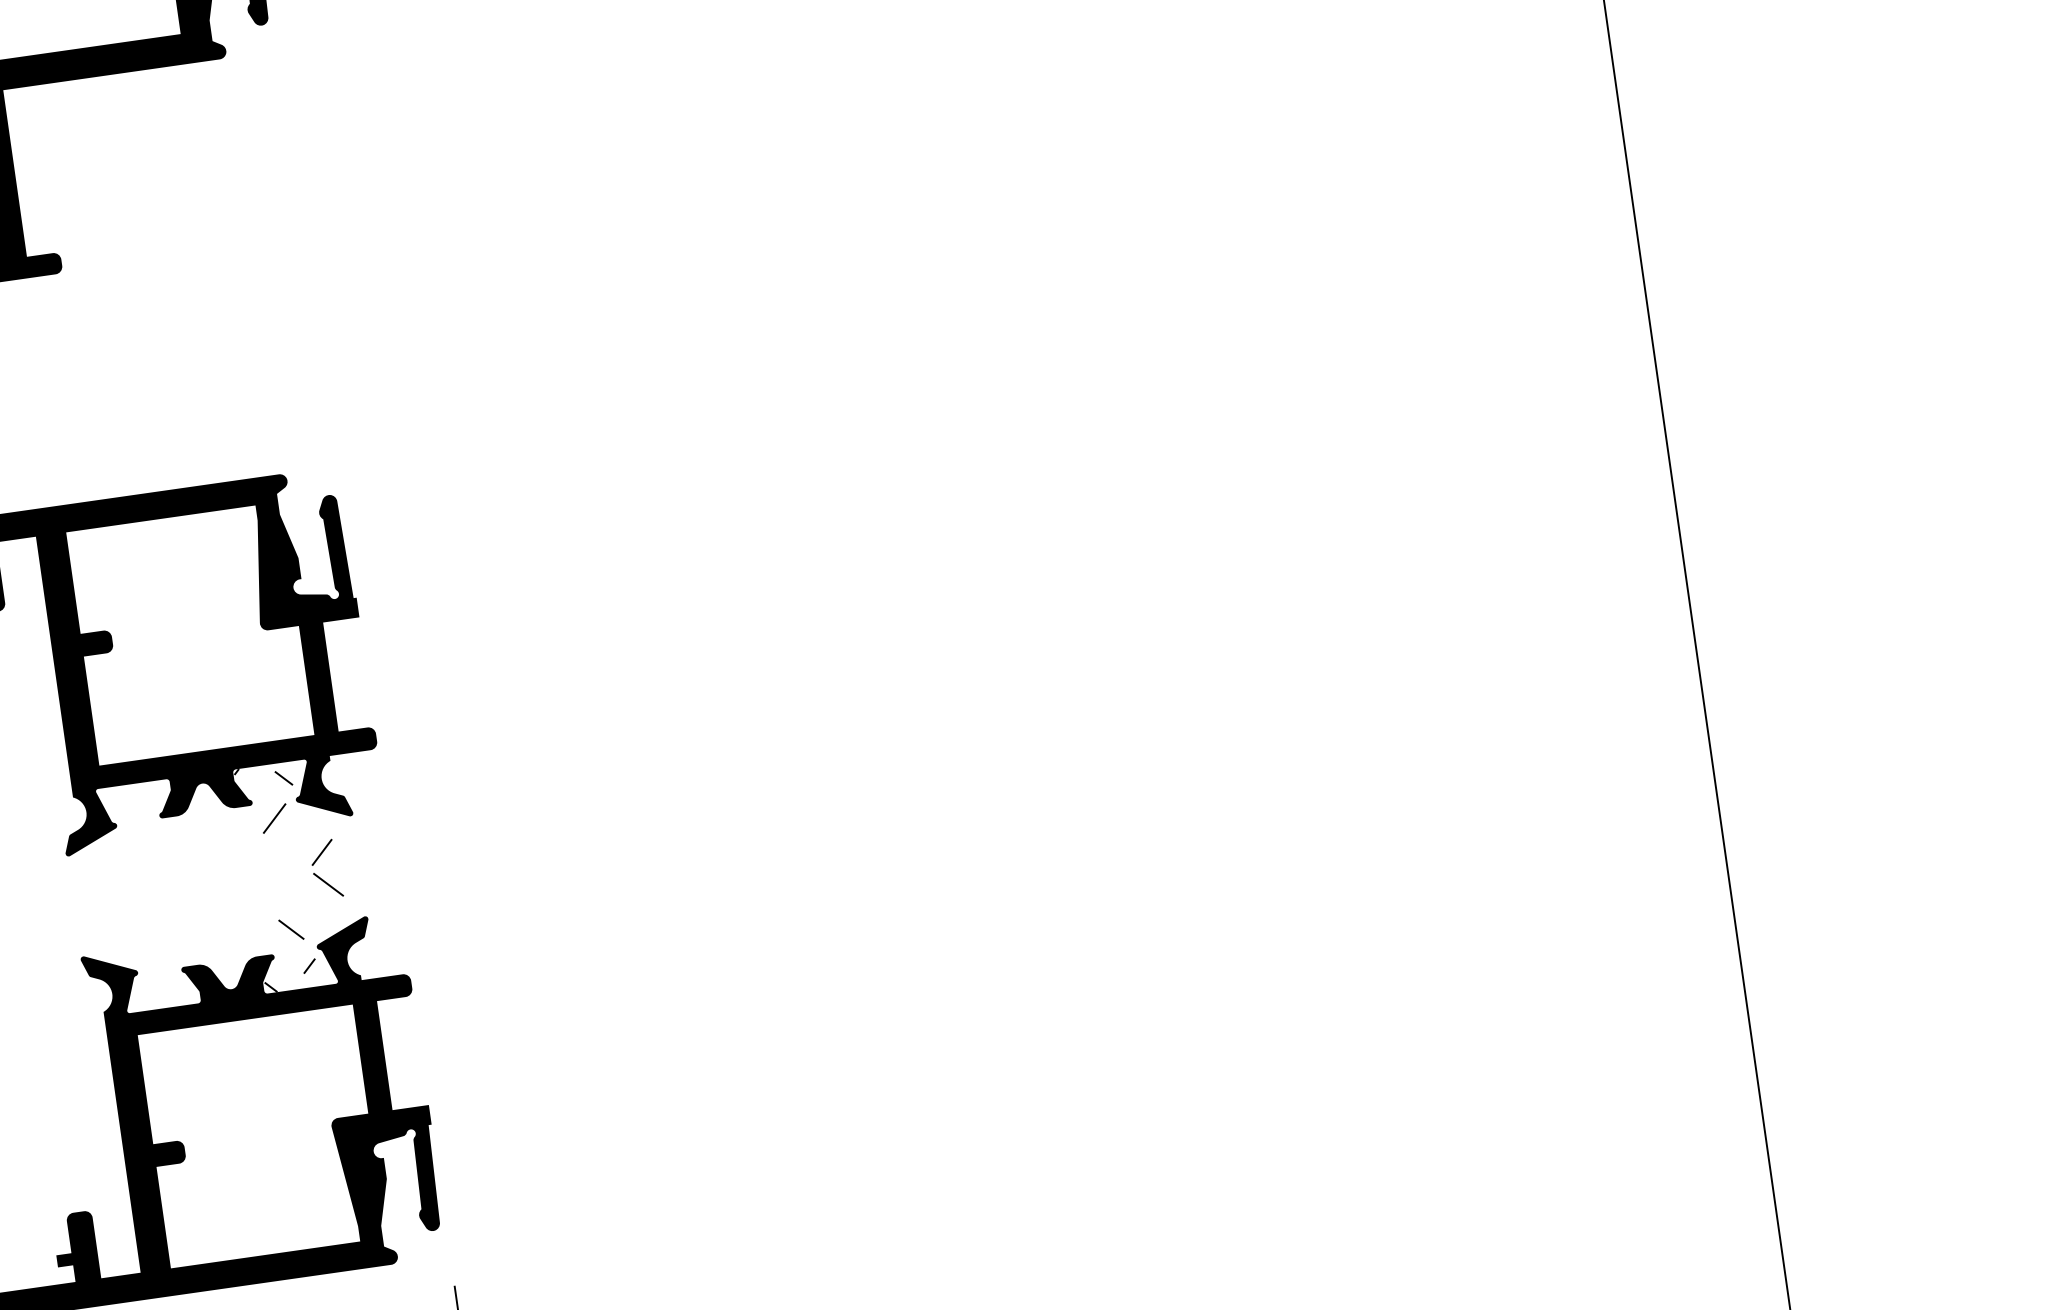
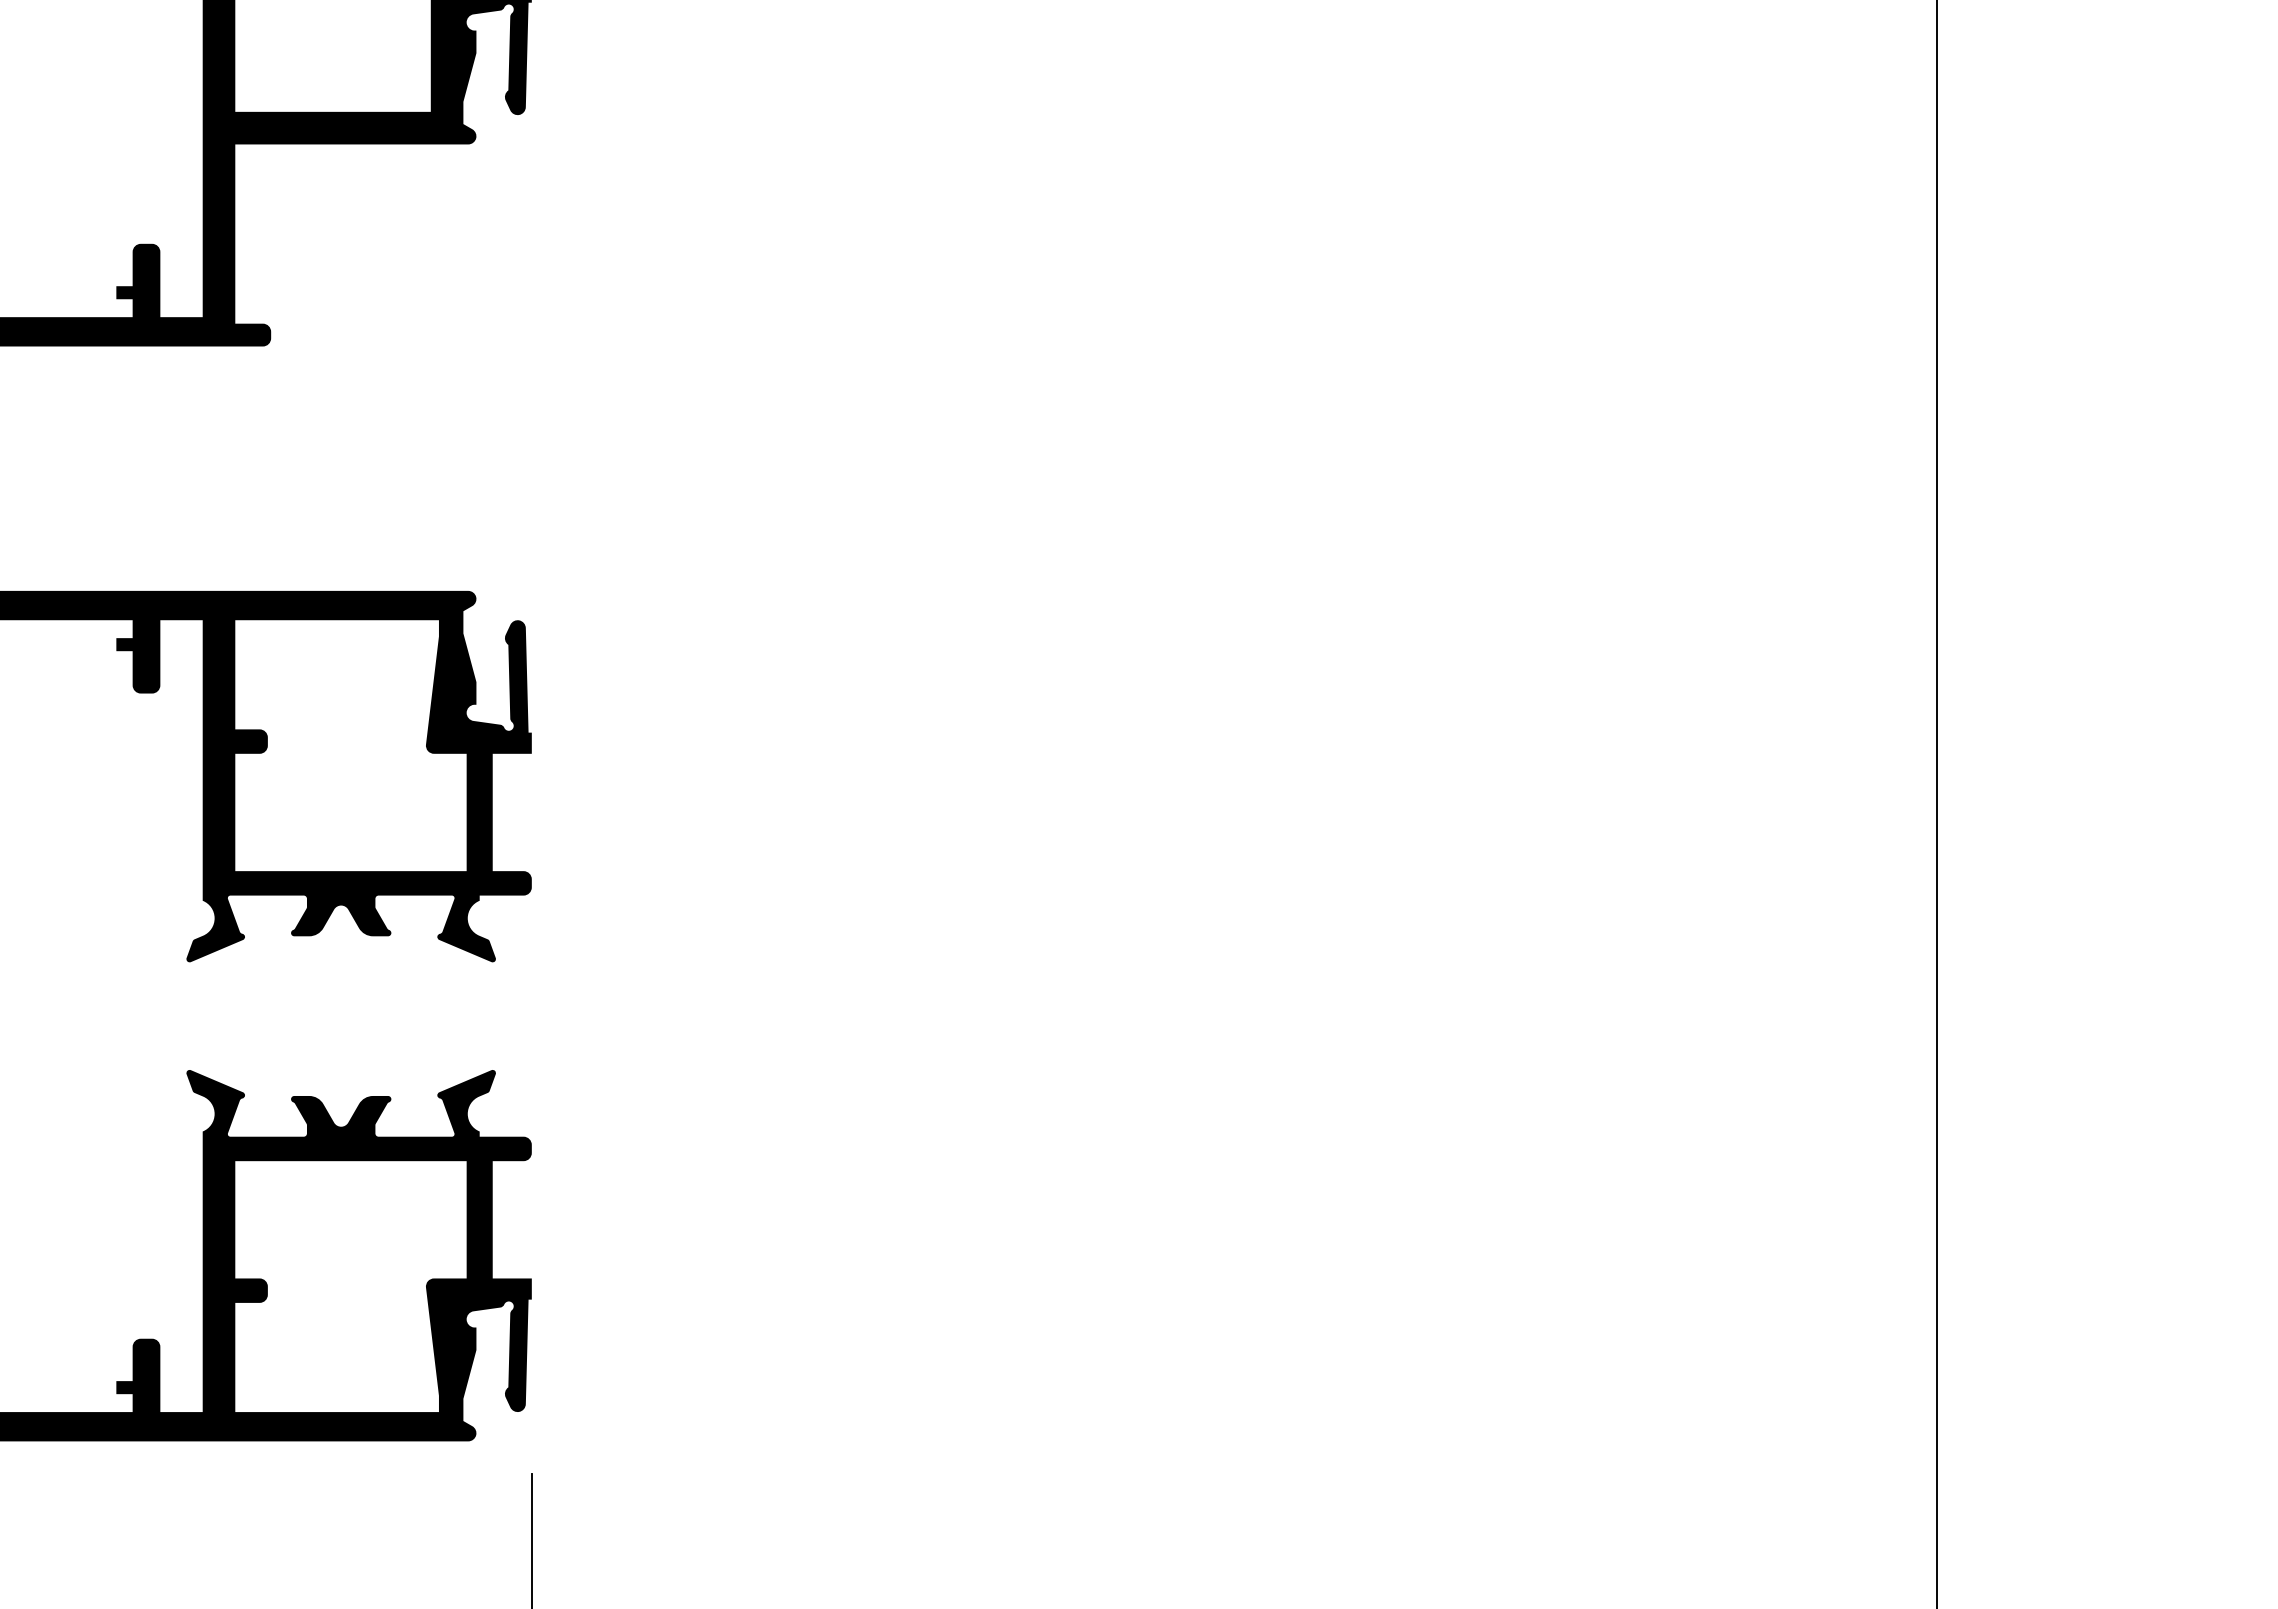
hatch: (294, 874) -> (424, 1015), removed

